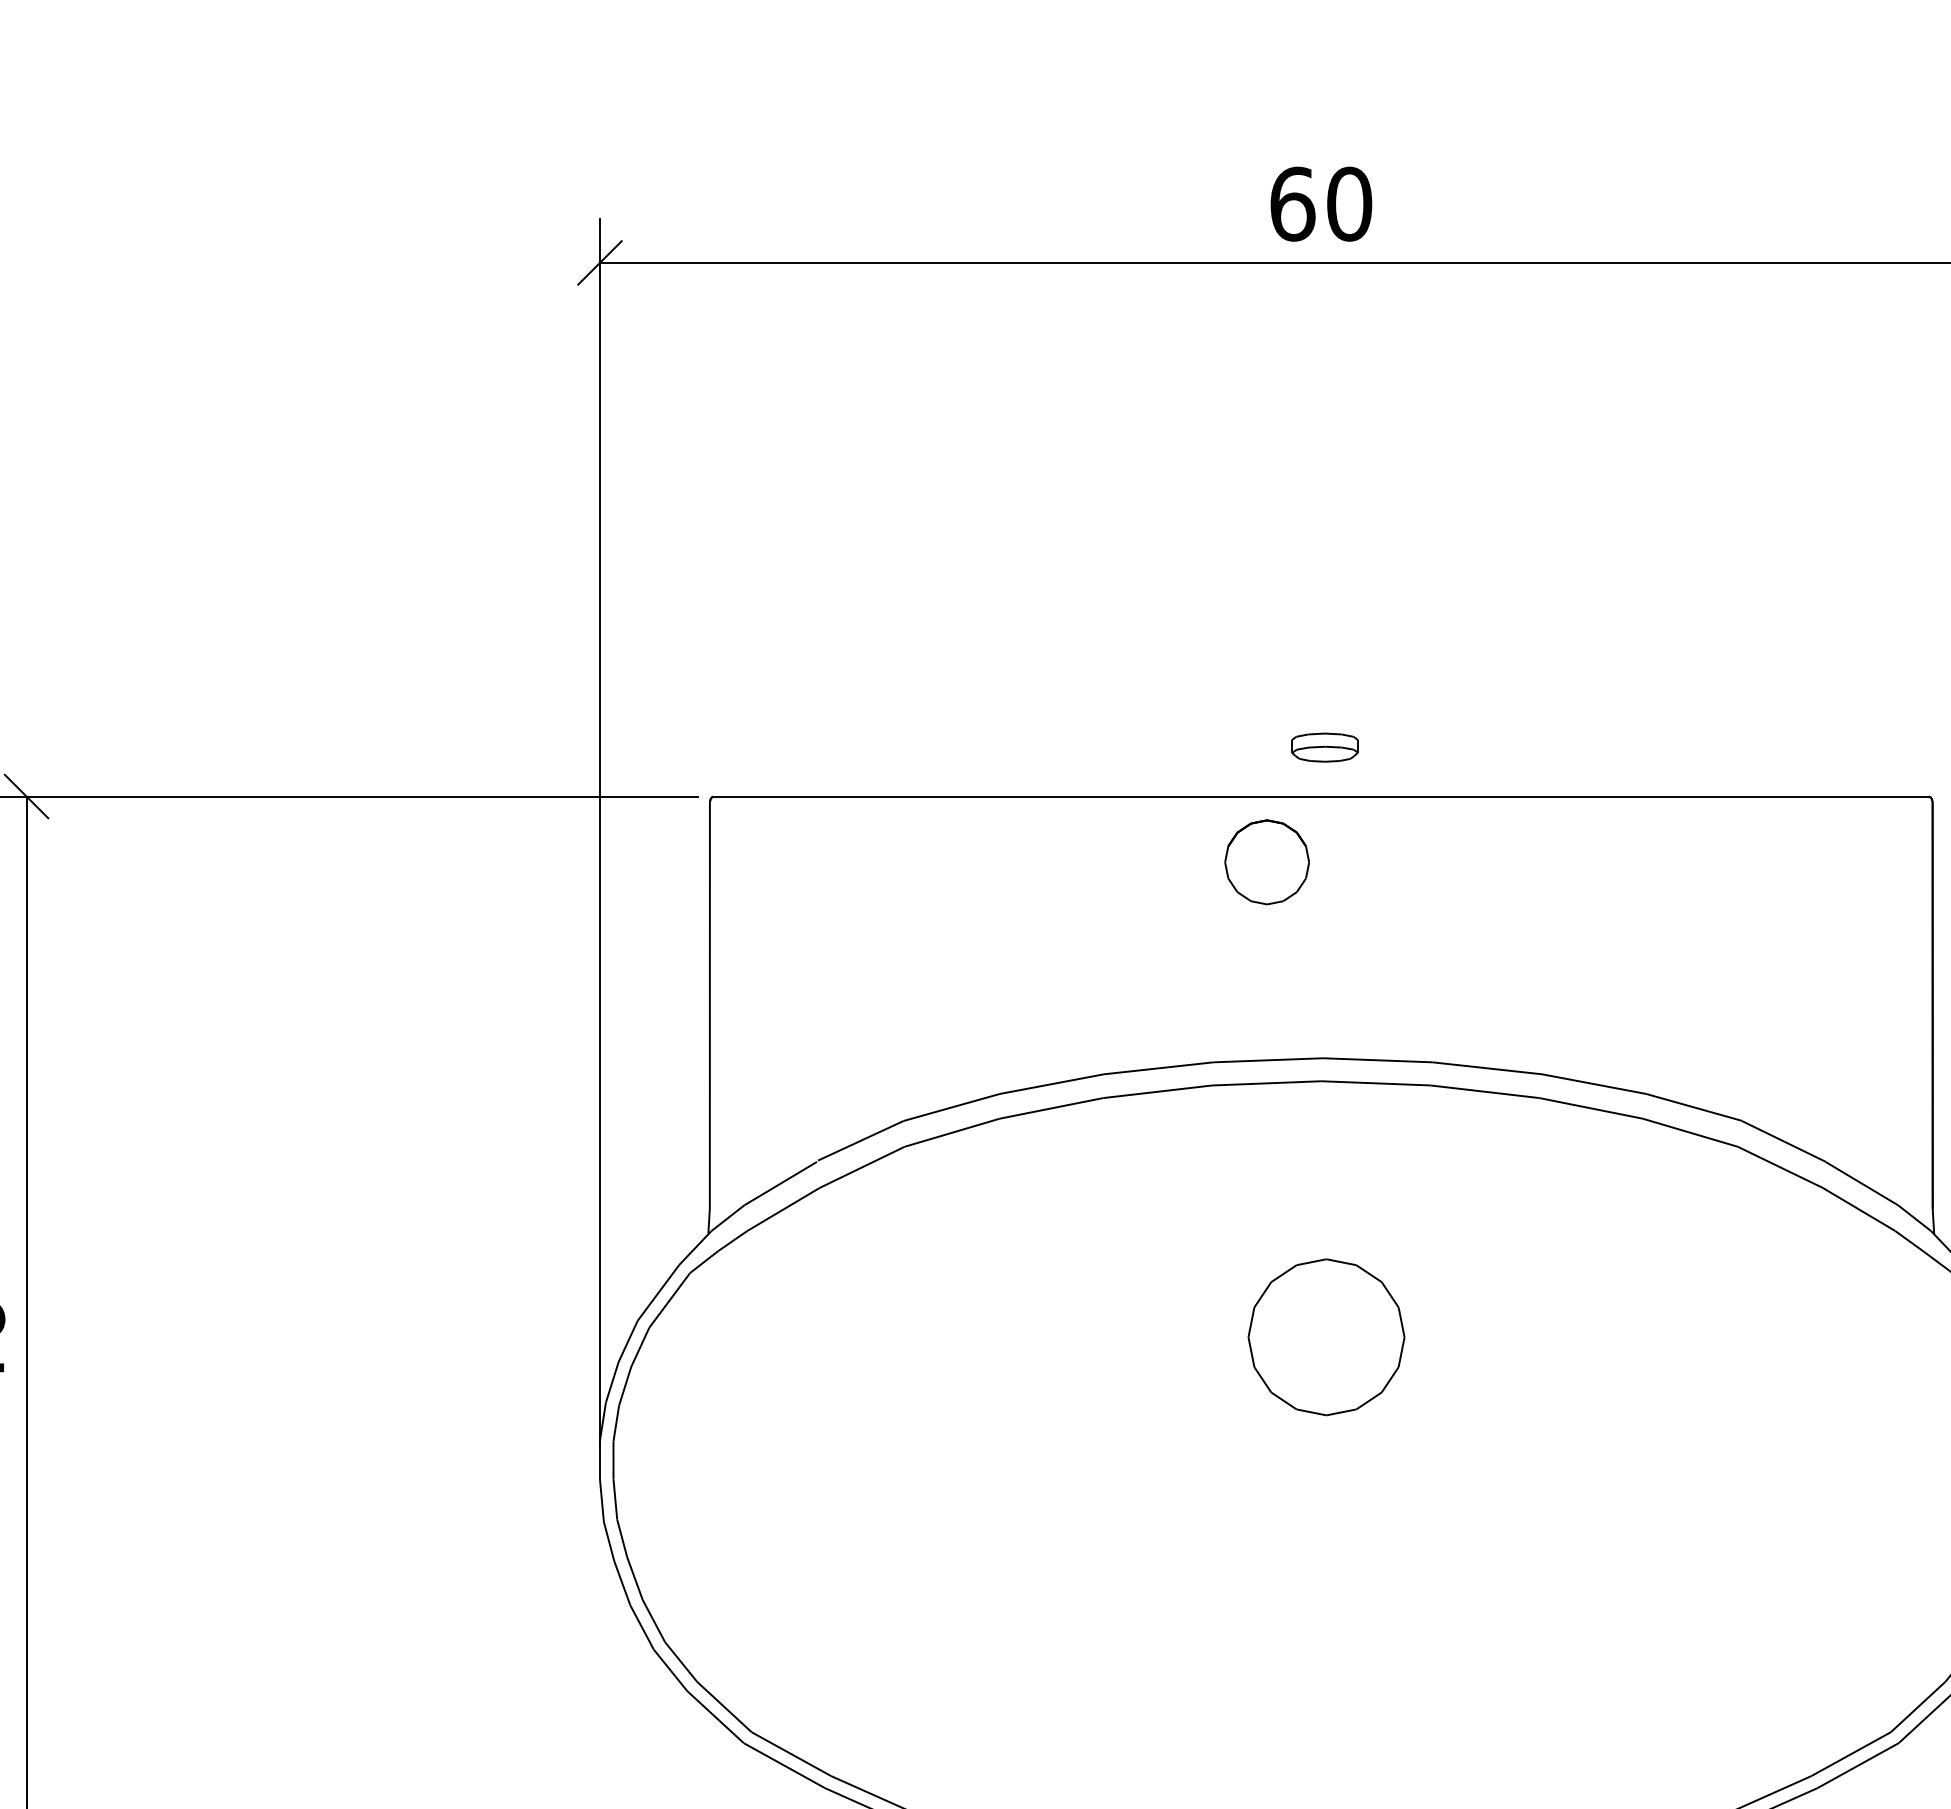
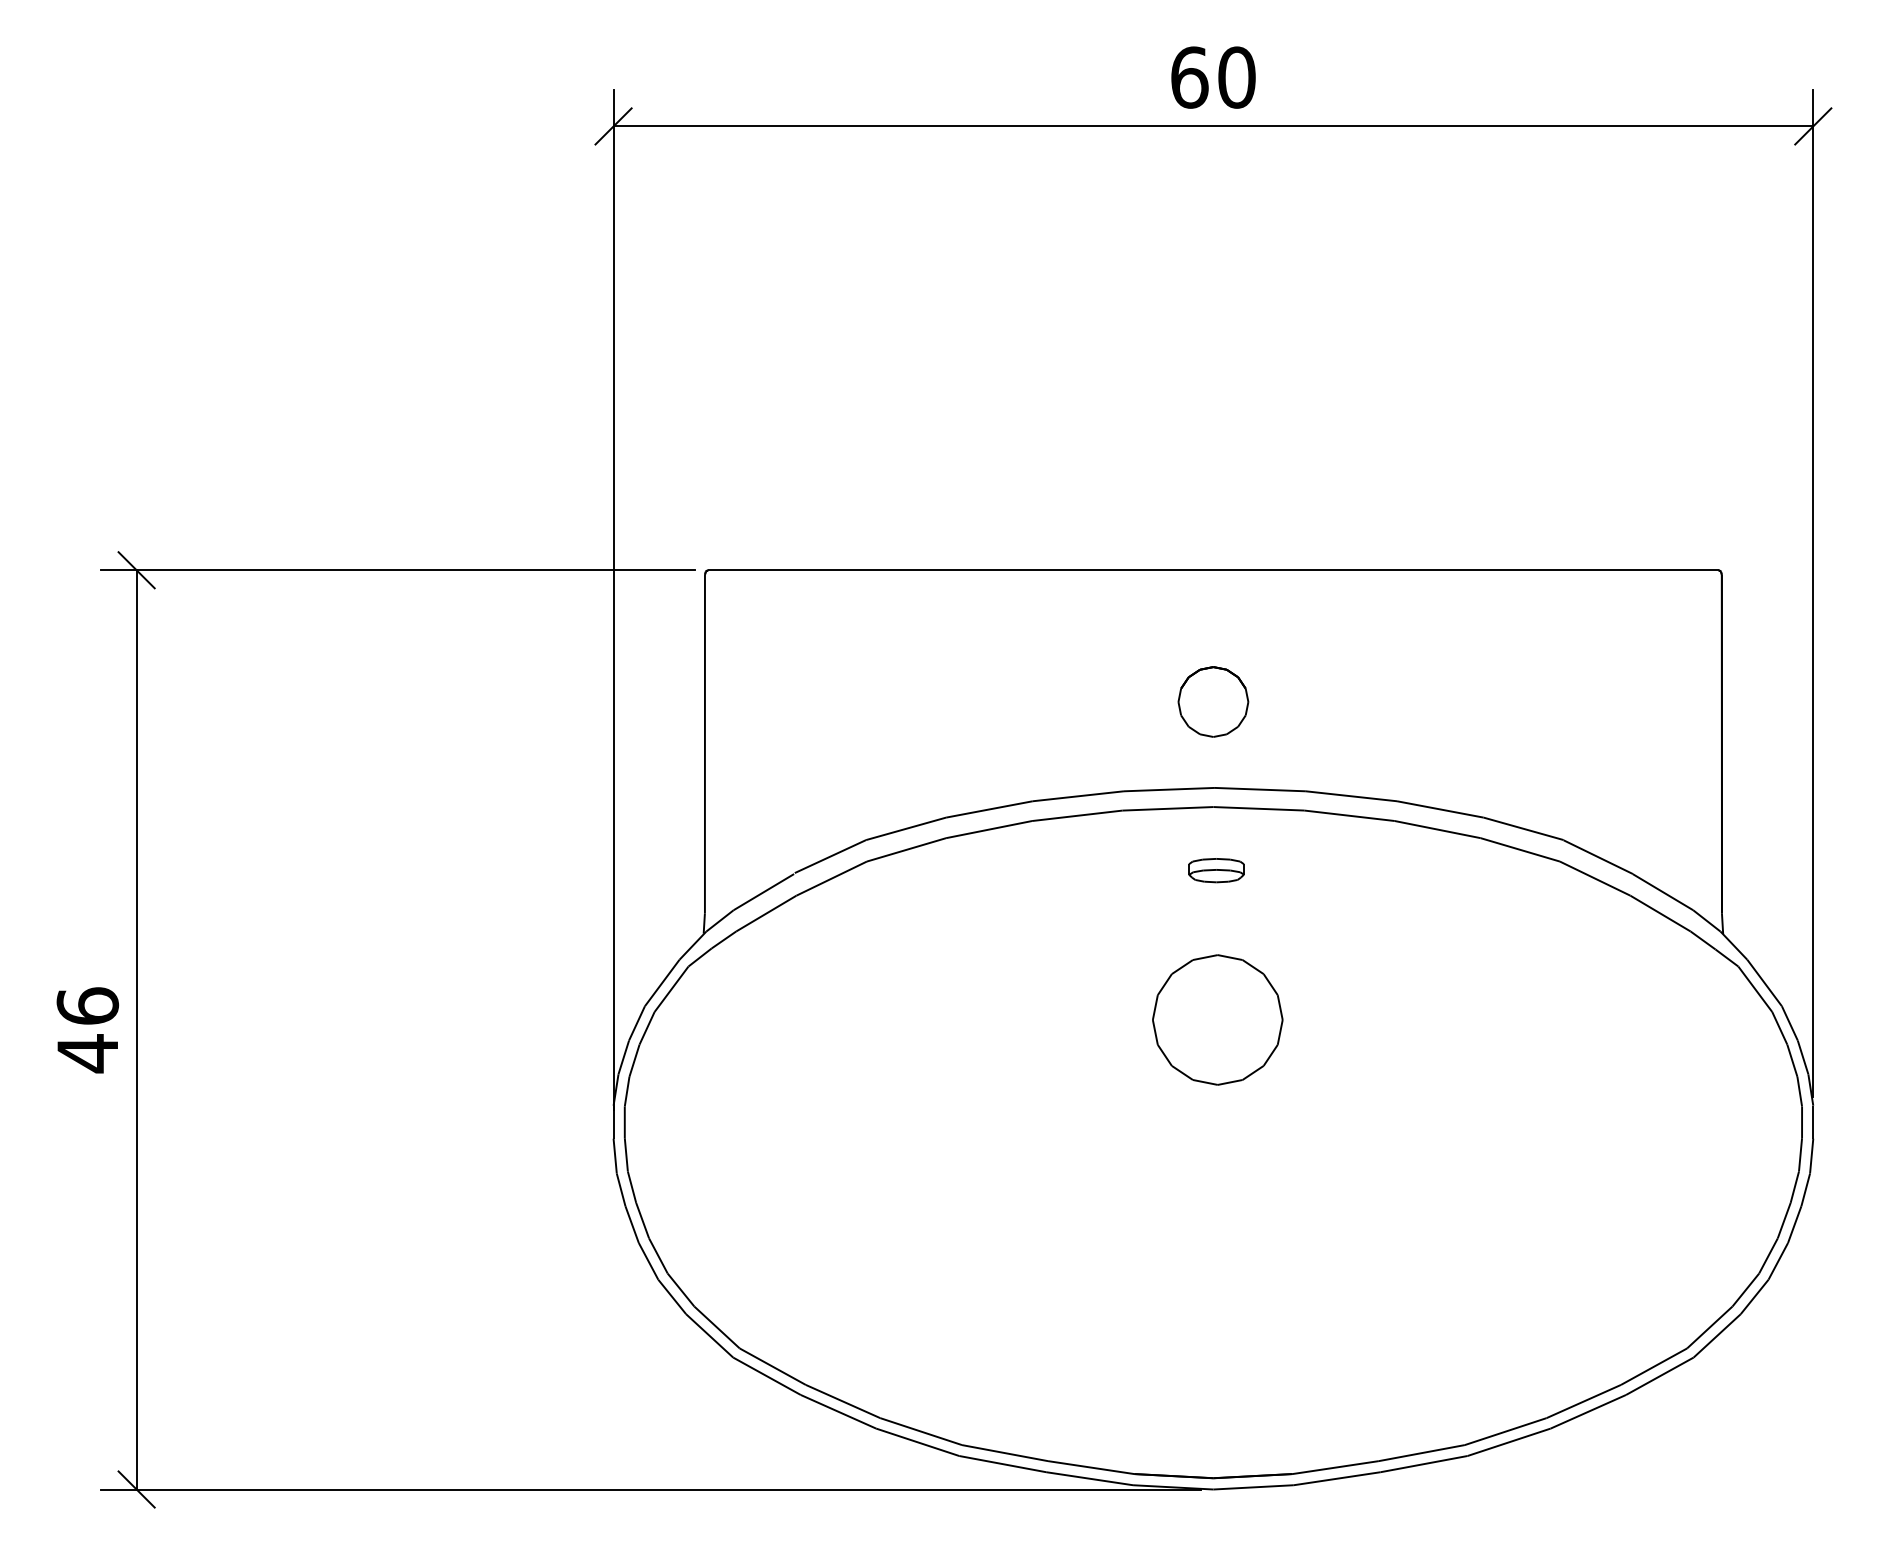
part: (1324, 747) -> (1216, 870), moved
part: (1267, 861) -> (1213, 701), moved

